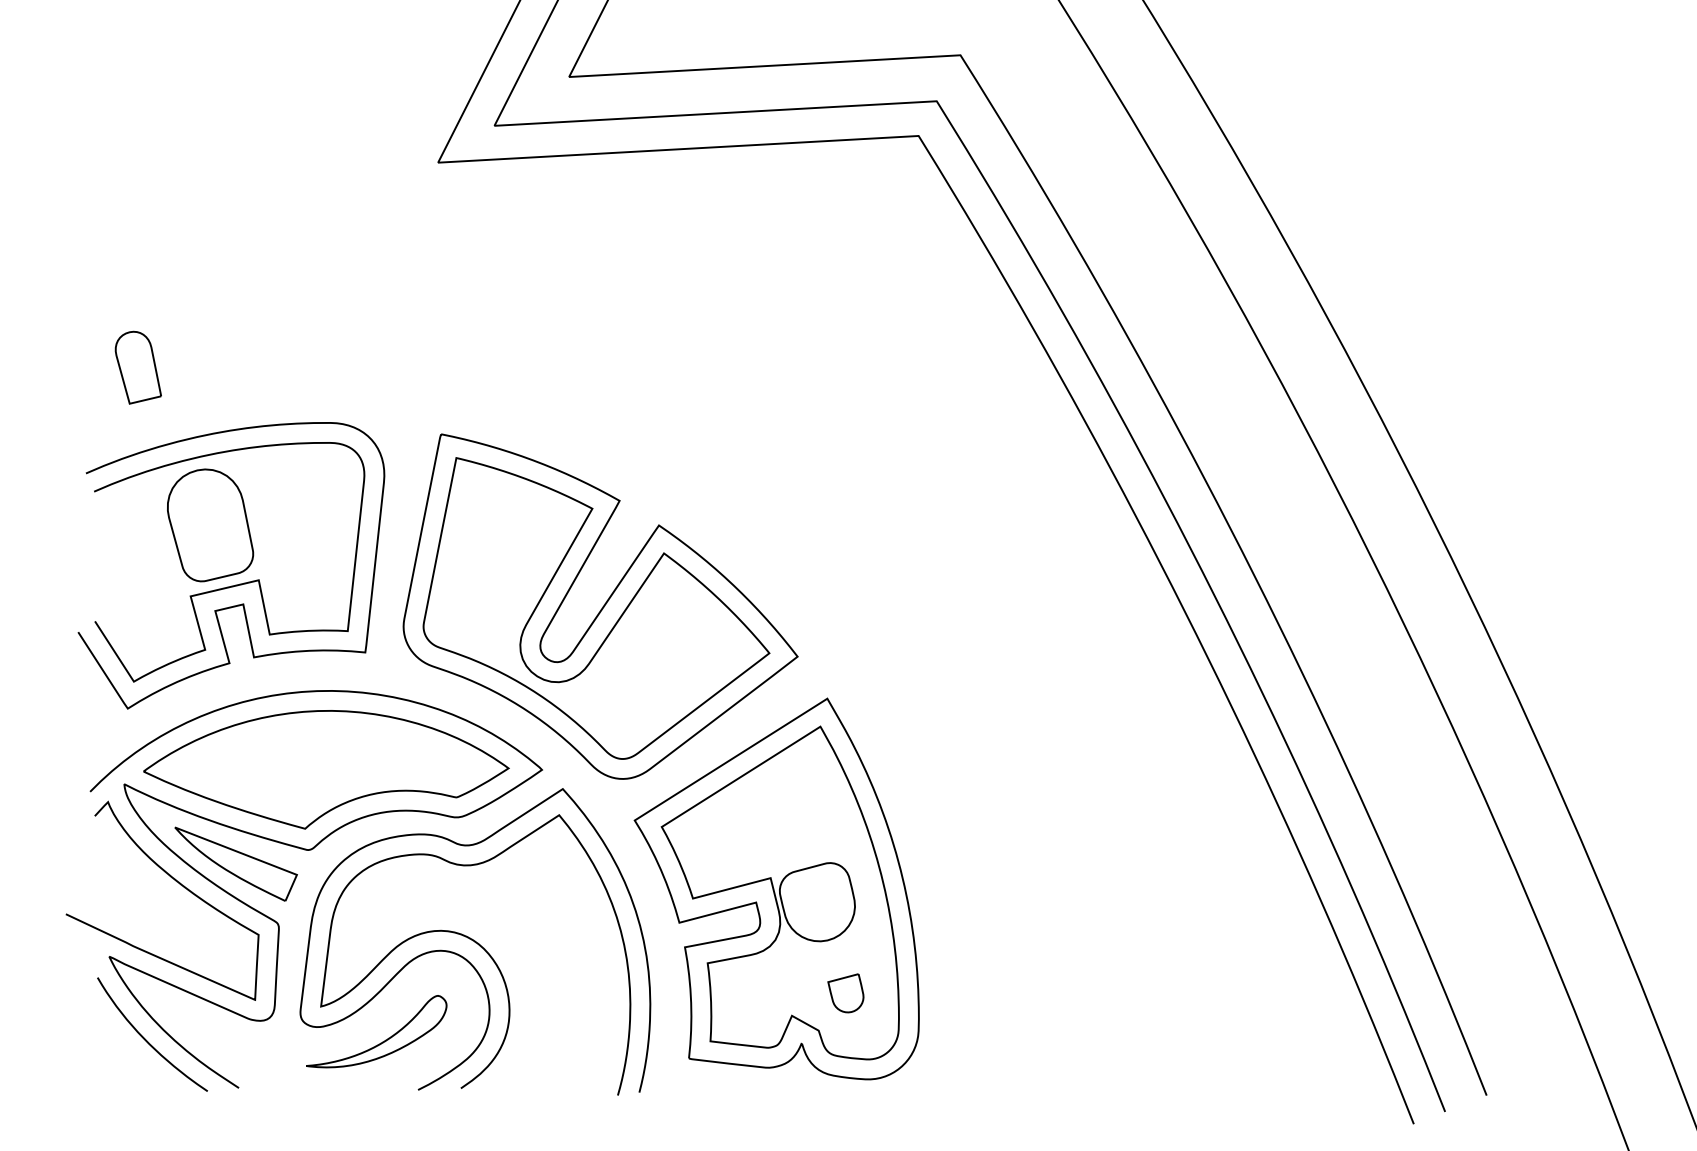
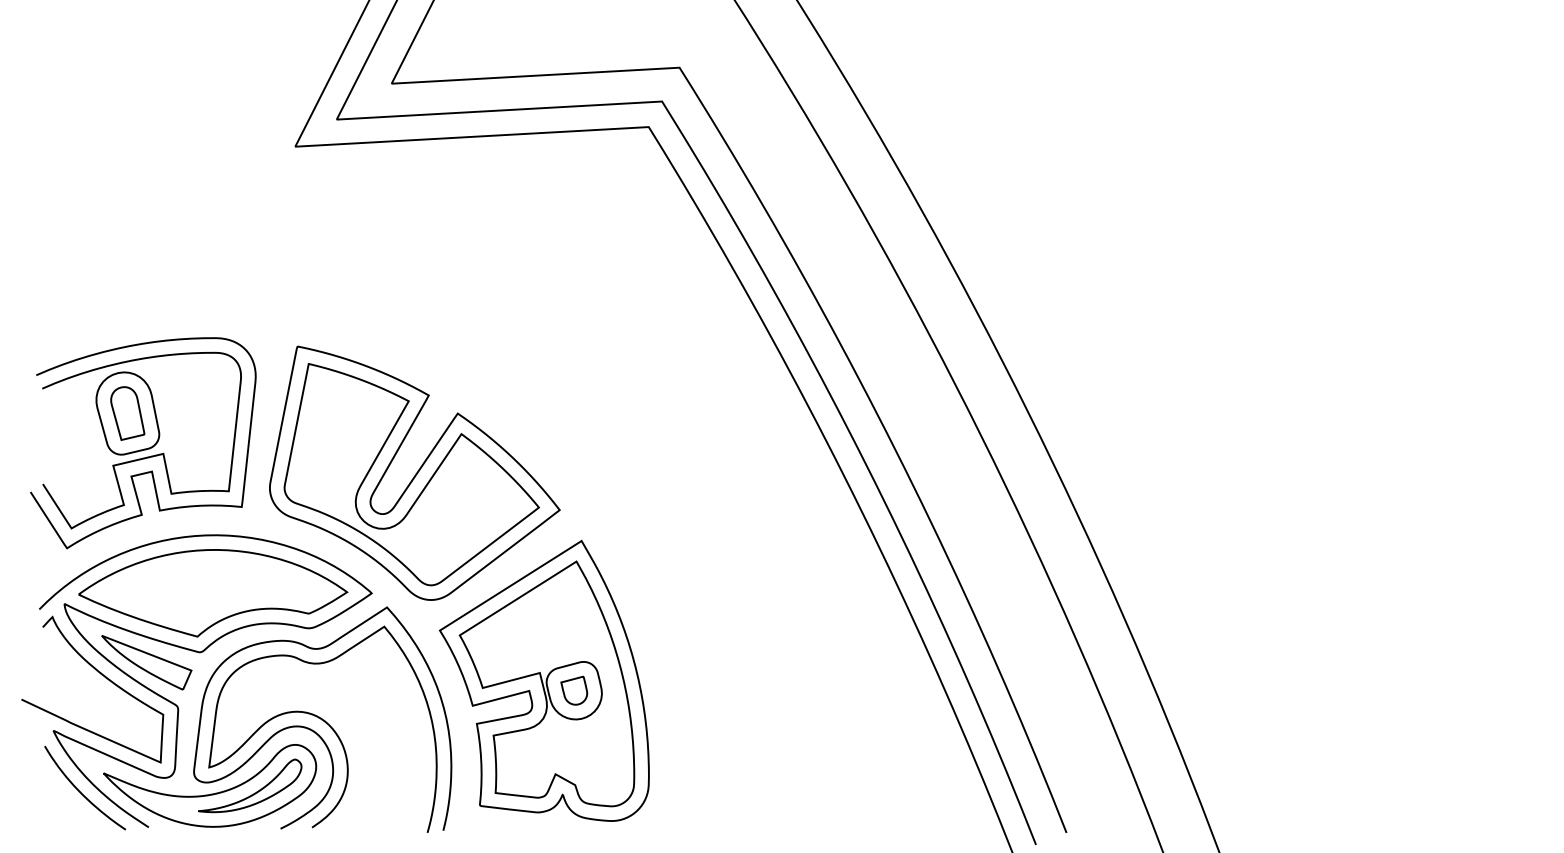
part: (137, 367) -> (127, 413), moved
part: (846, 993) -> (574, 690), moved
part: (324, 1041) -> (211, 793), added

